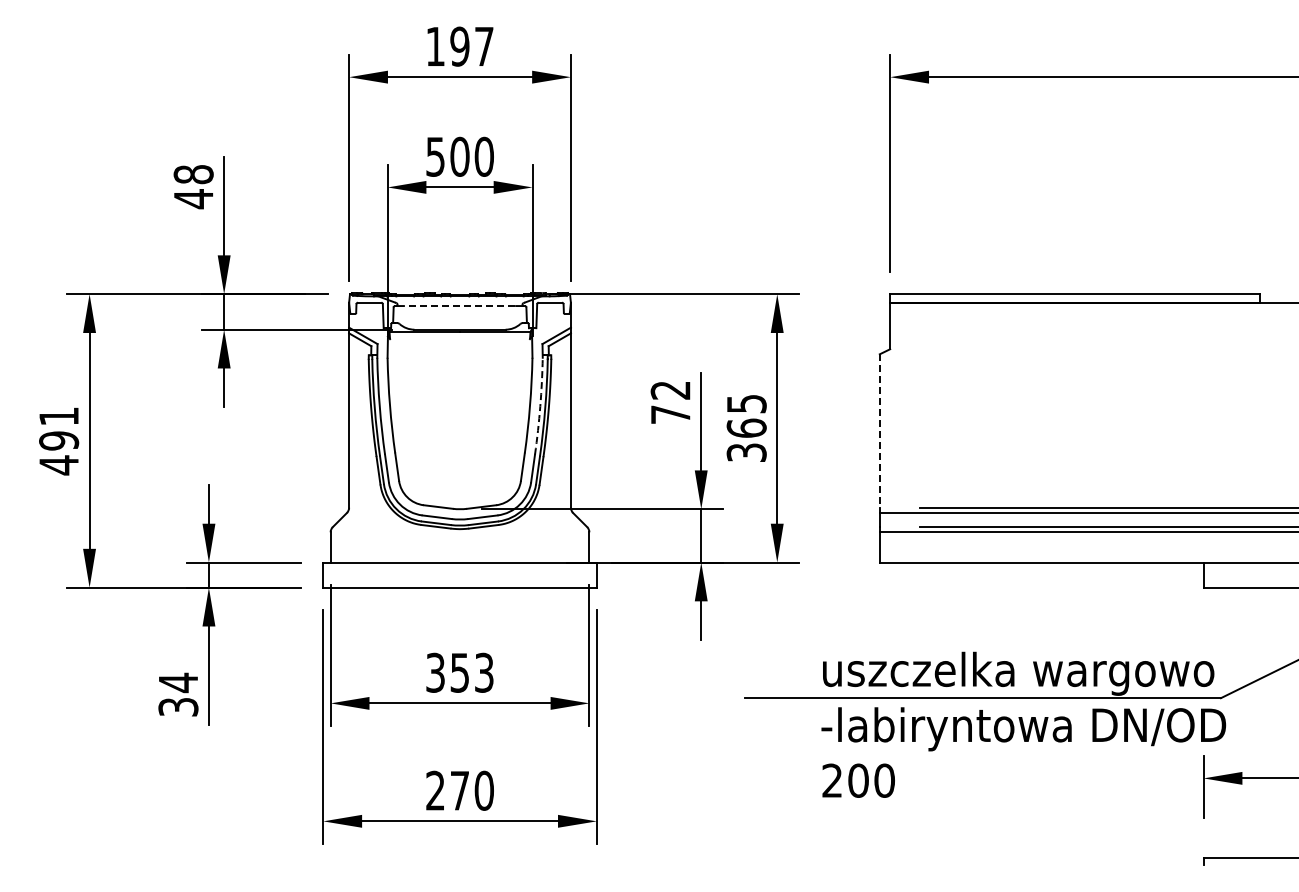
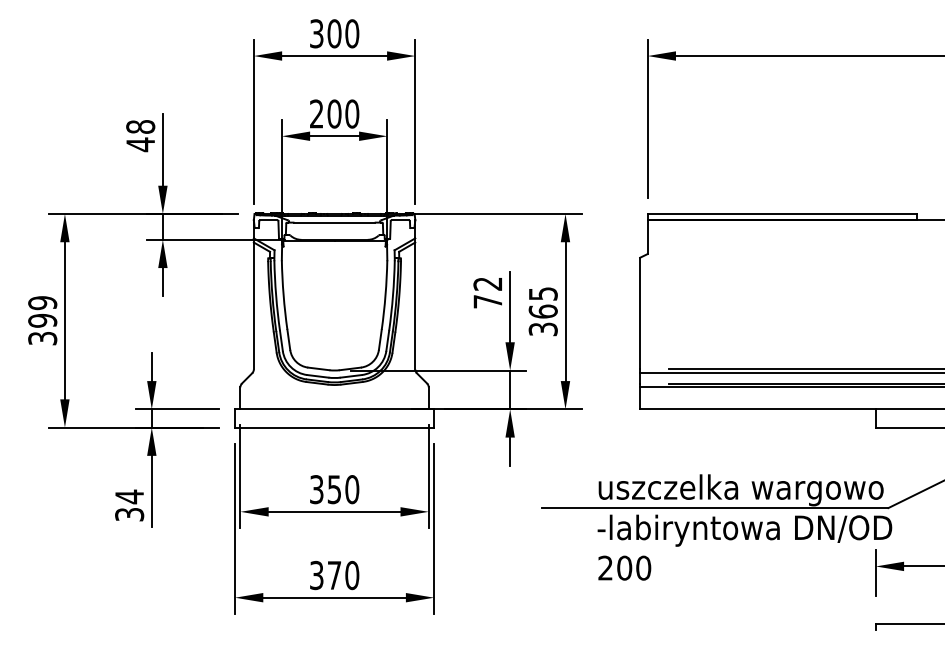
text: (459, 46) -> (334, 33), 197 -> 300
text: (435, 156) -> (316, 113), 500 -> 200
line: (459, 306) -> (334, 222), dashed -> solid
arc: (540, 406) -> (393, 295), dashed -> solid
line: (879, 431) -> (639, 313), dashed -> solid
text: (59, 441) -> (43, 321), 491 -> 399
text: (483, 672) -> (351, 489), 353 -> 350
text: (435, 790) -> (316, 575), 270 -> 370

